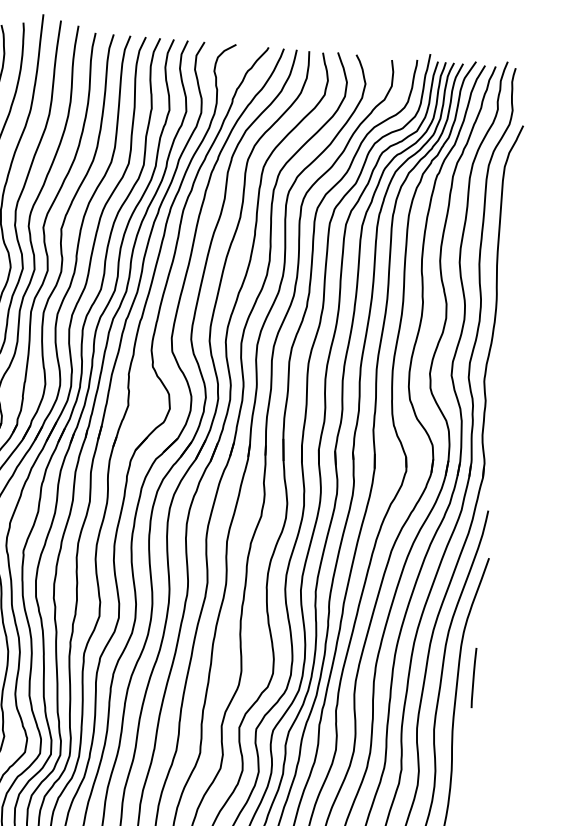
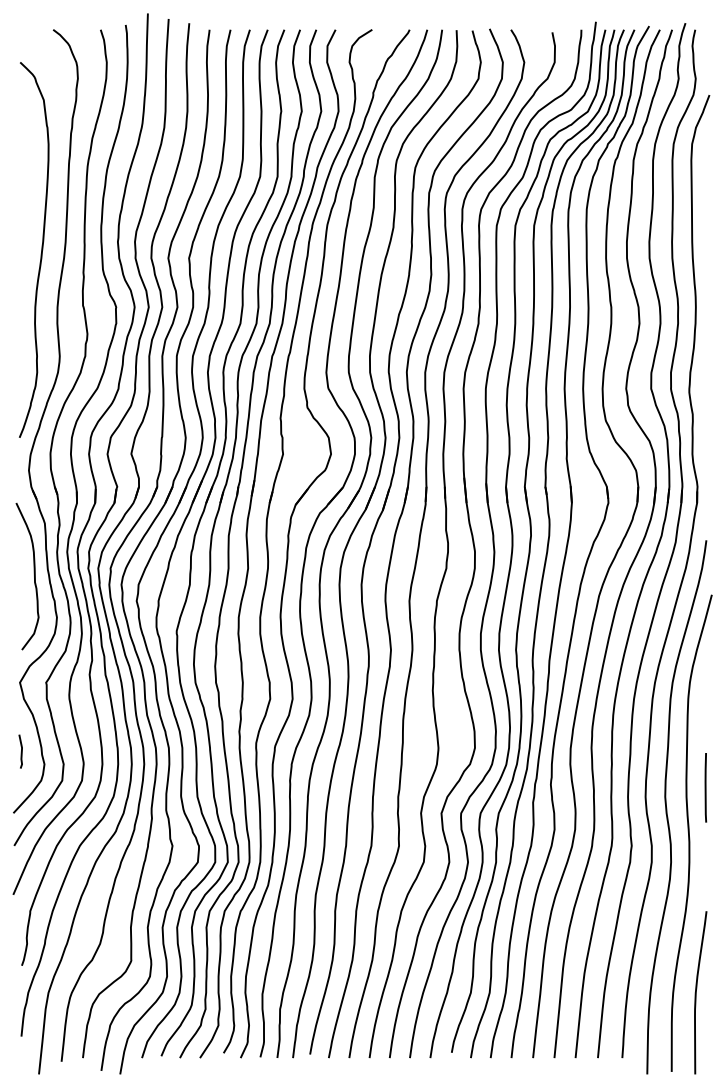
line: (473, 677) -> (705, 787), moved

